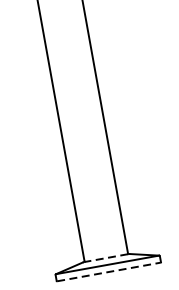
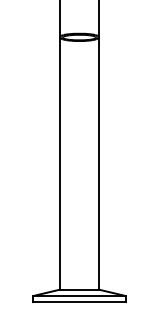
line: (105, 257) -> (78, 289), dashed -> solid
line: (108, 272) -> (79, 302), dashed -> solid

